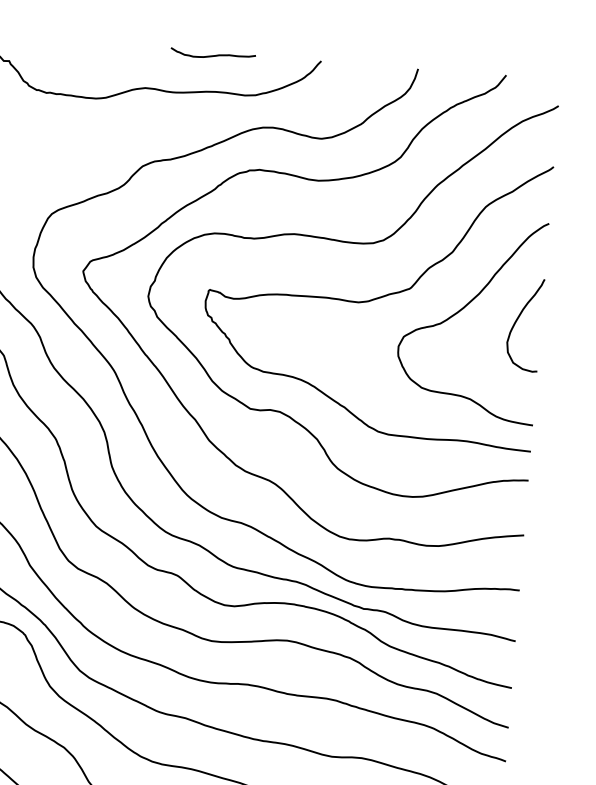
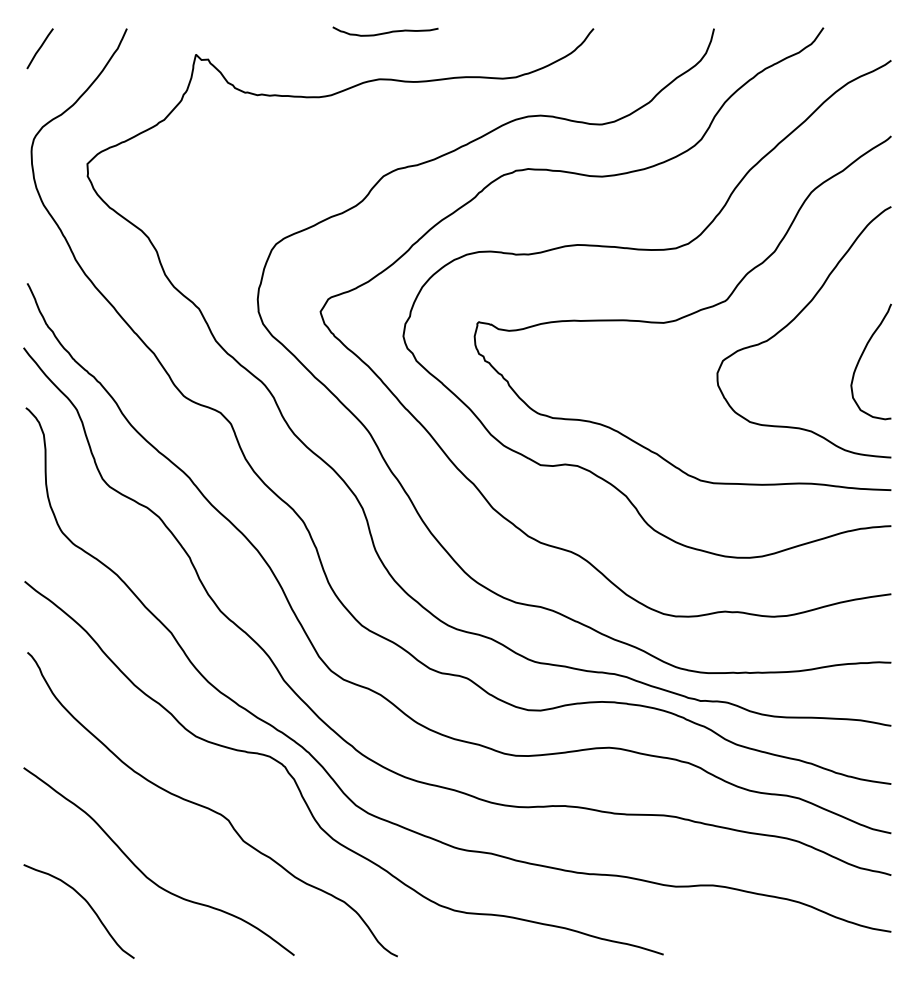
curve: (213, 55) -> (385, 32), moved
curve: (518, 319) -> (862, 356), moved

